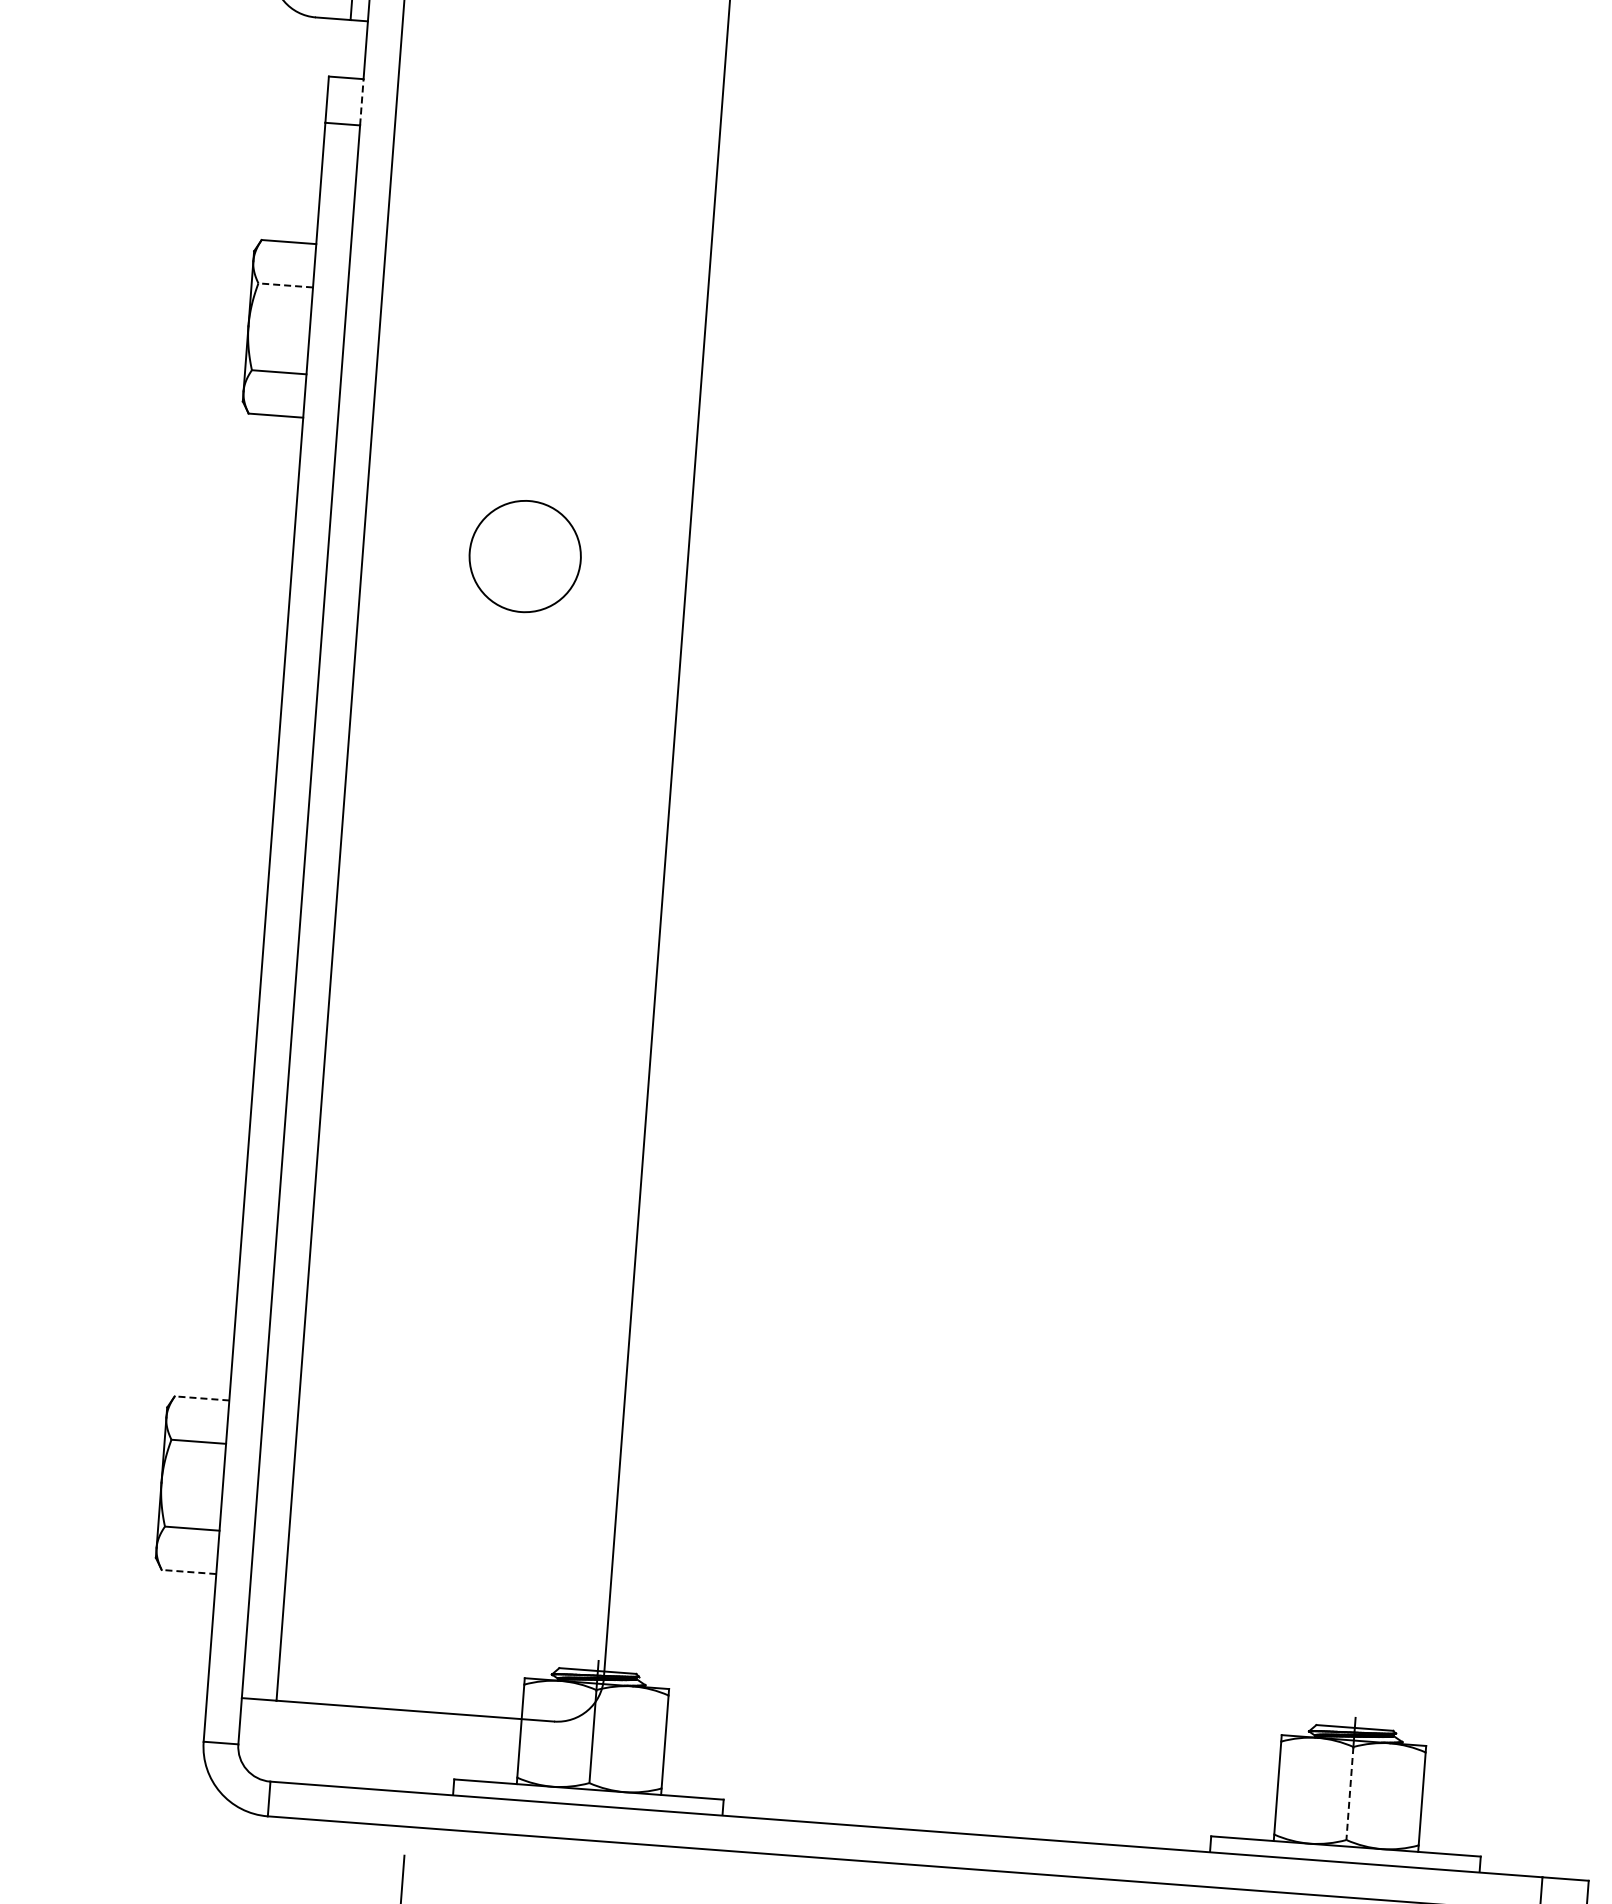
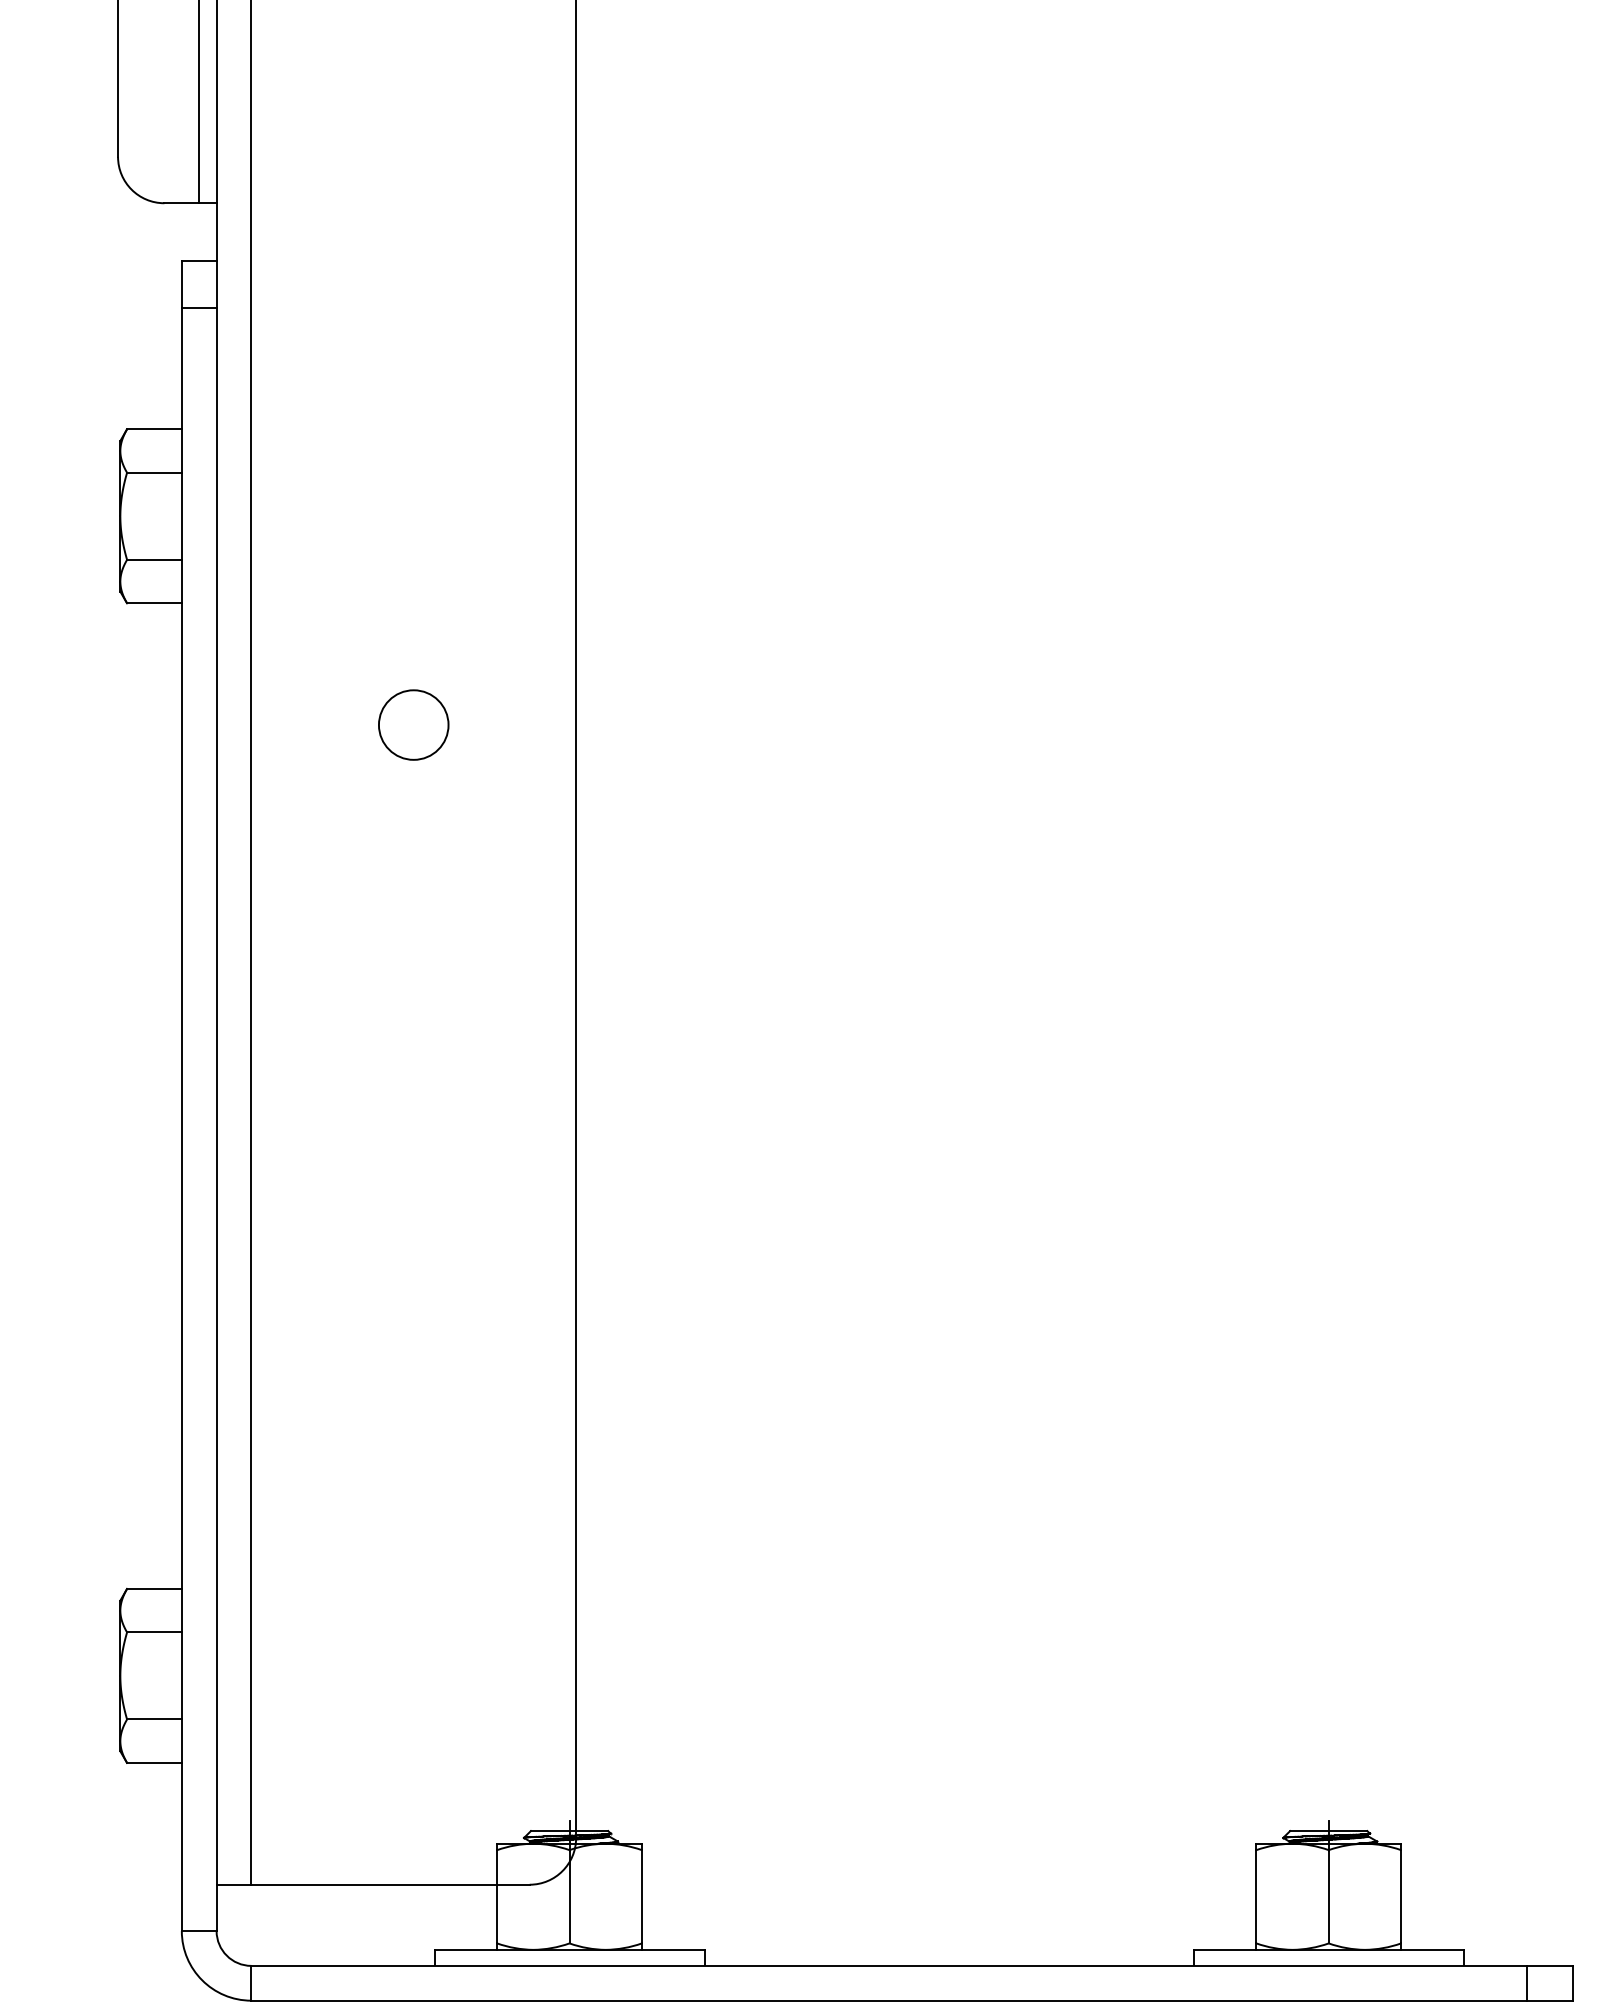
line: (361, 101) -> (216, 283), dashed -> solid
line: (284, 285) -> (153, 472), dashed -> solid
circle: (525, 555) -> (413, 724), size x0.62
line: (201, 1397) -> (153, 1588), dashed -> solid
line: (188, 1571) -> (153, 1762), dashed -> solid
line: (1349, 1793) -> (1328, 1896), dashed -> solid

